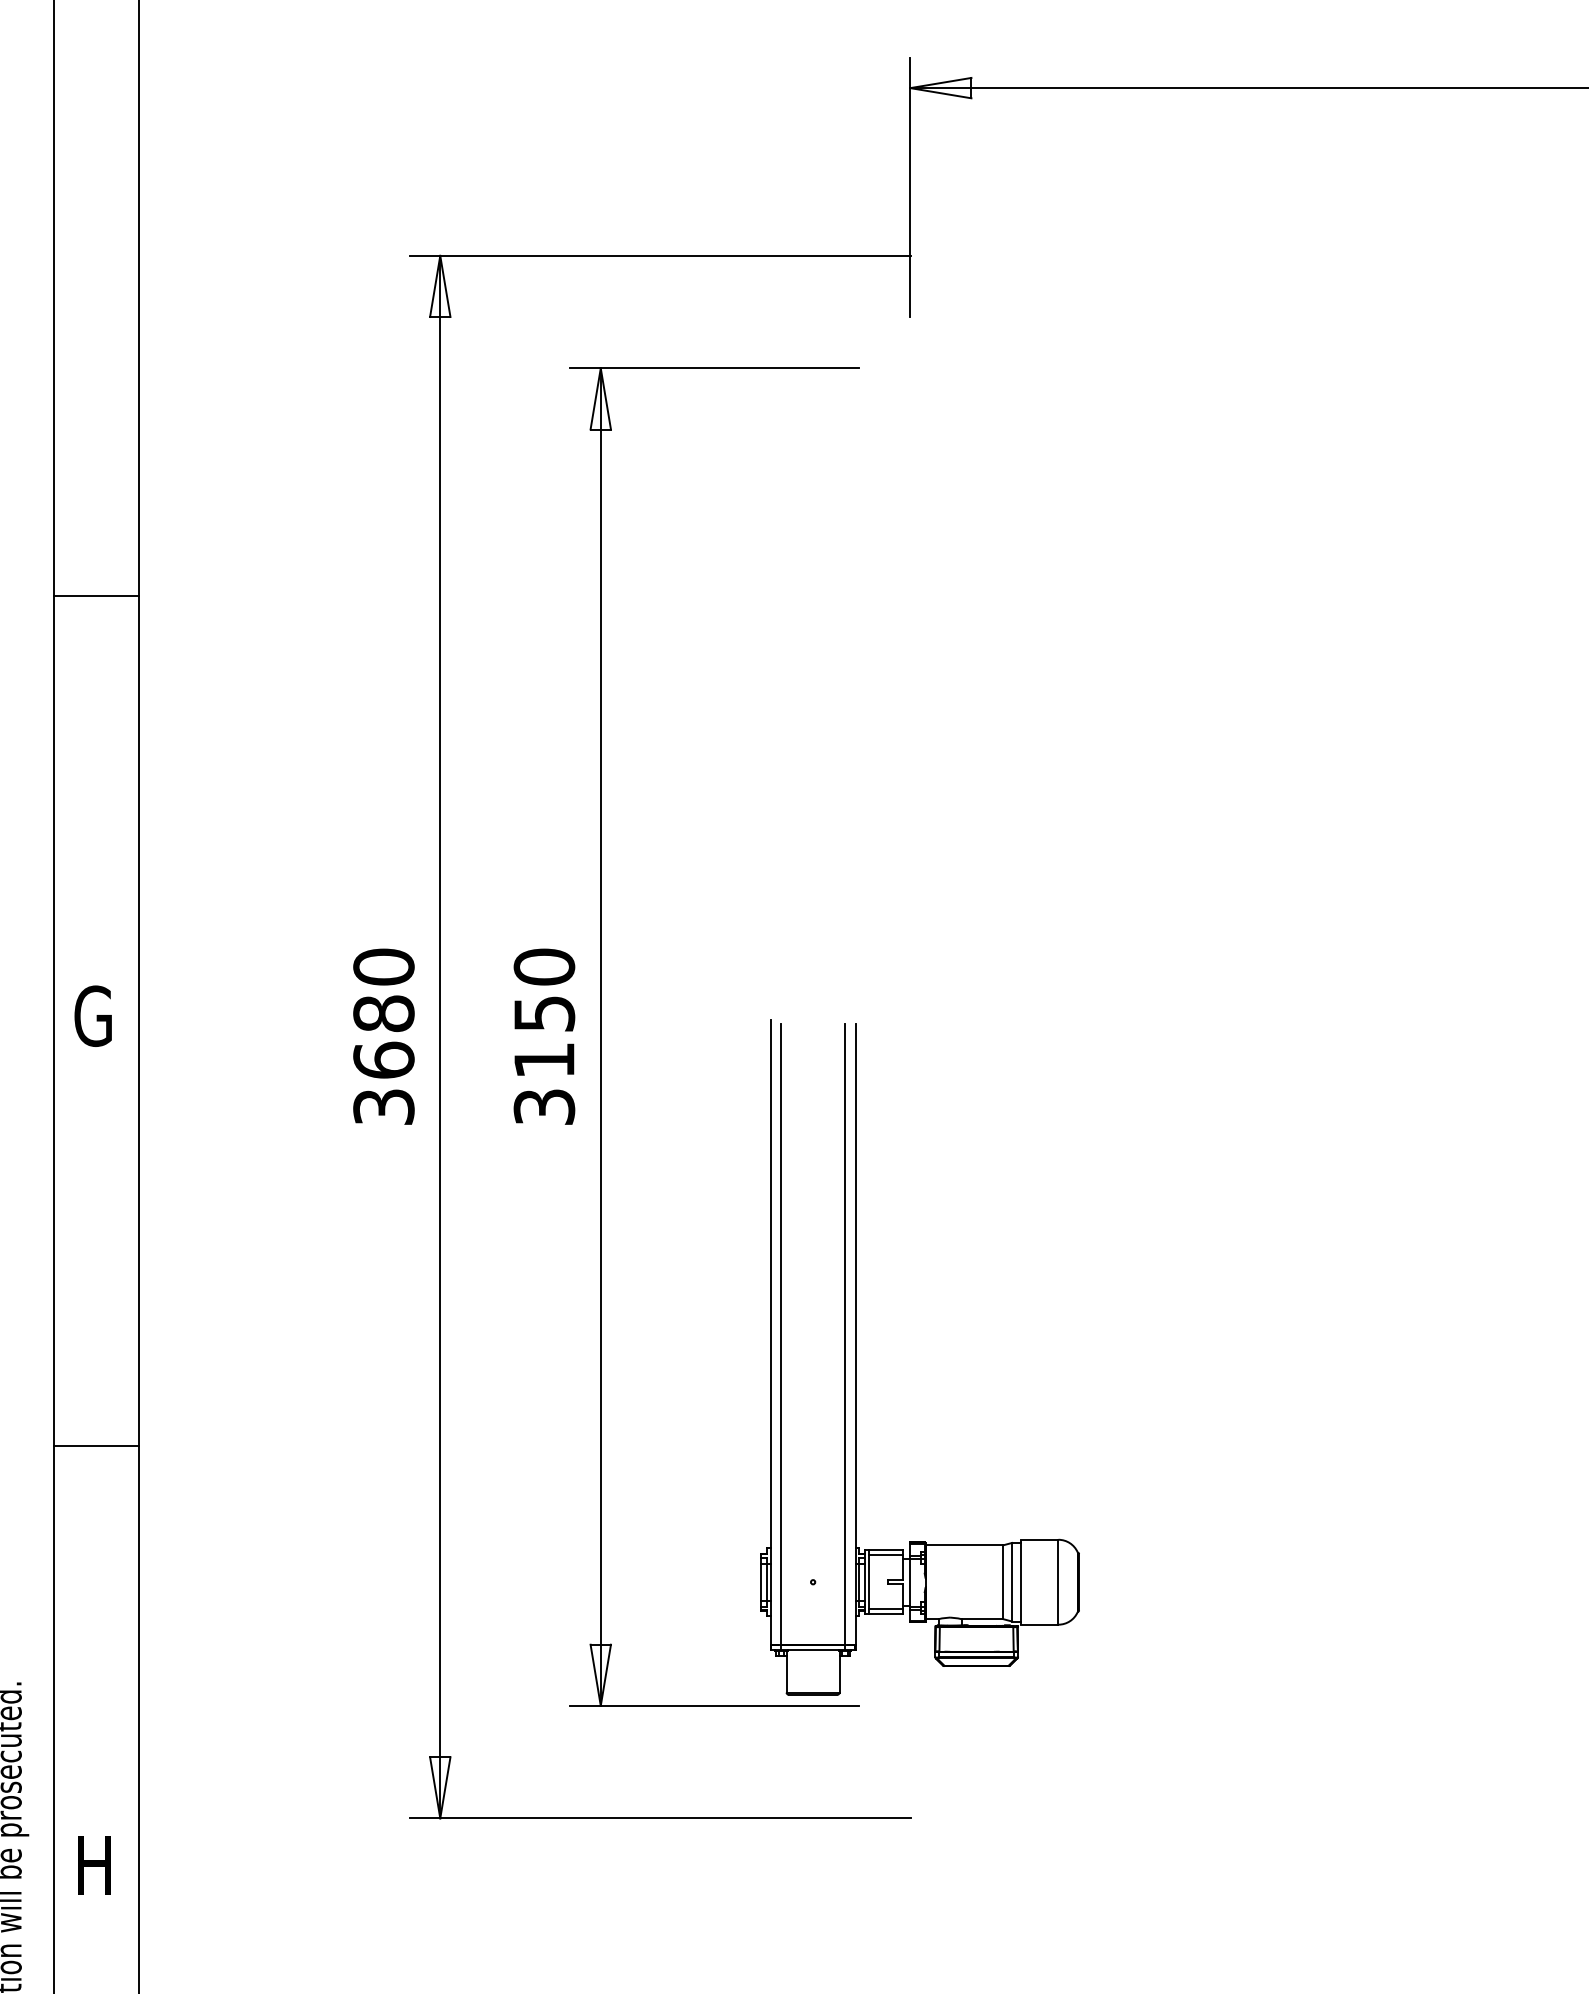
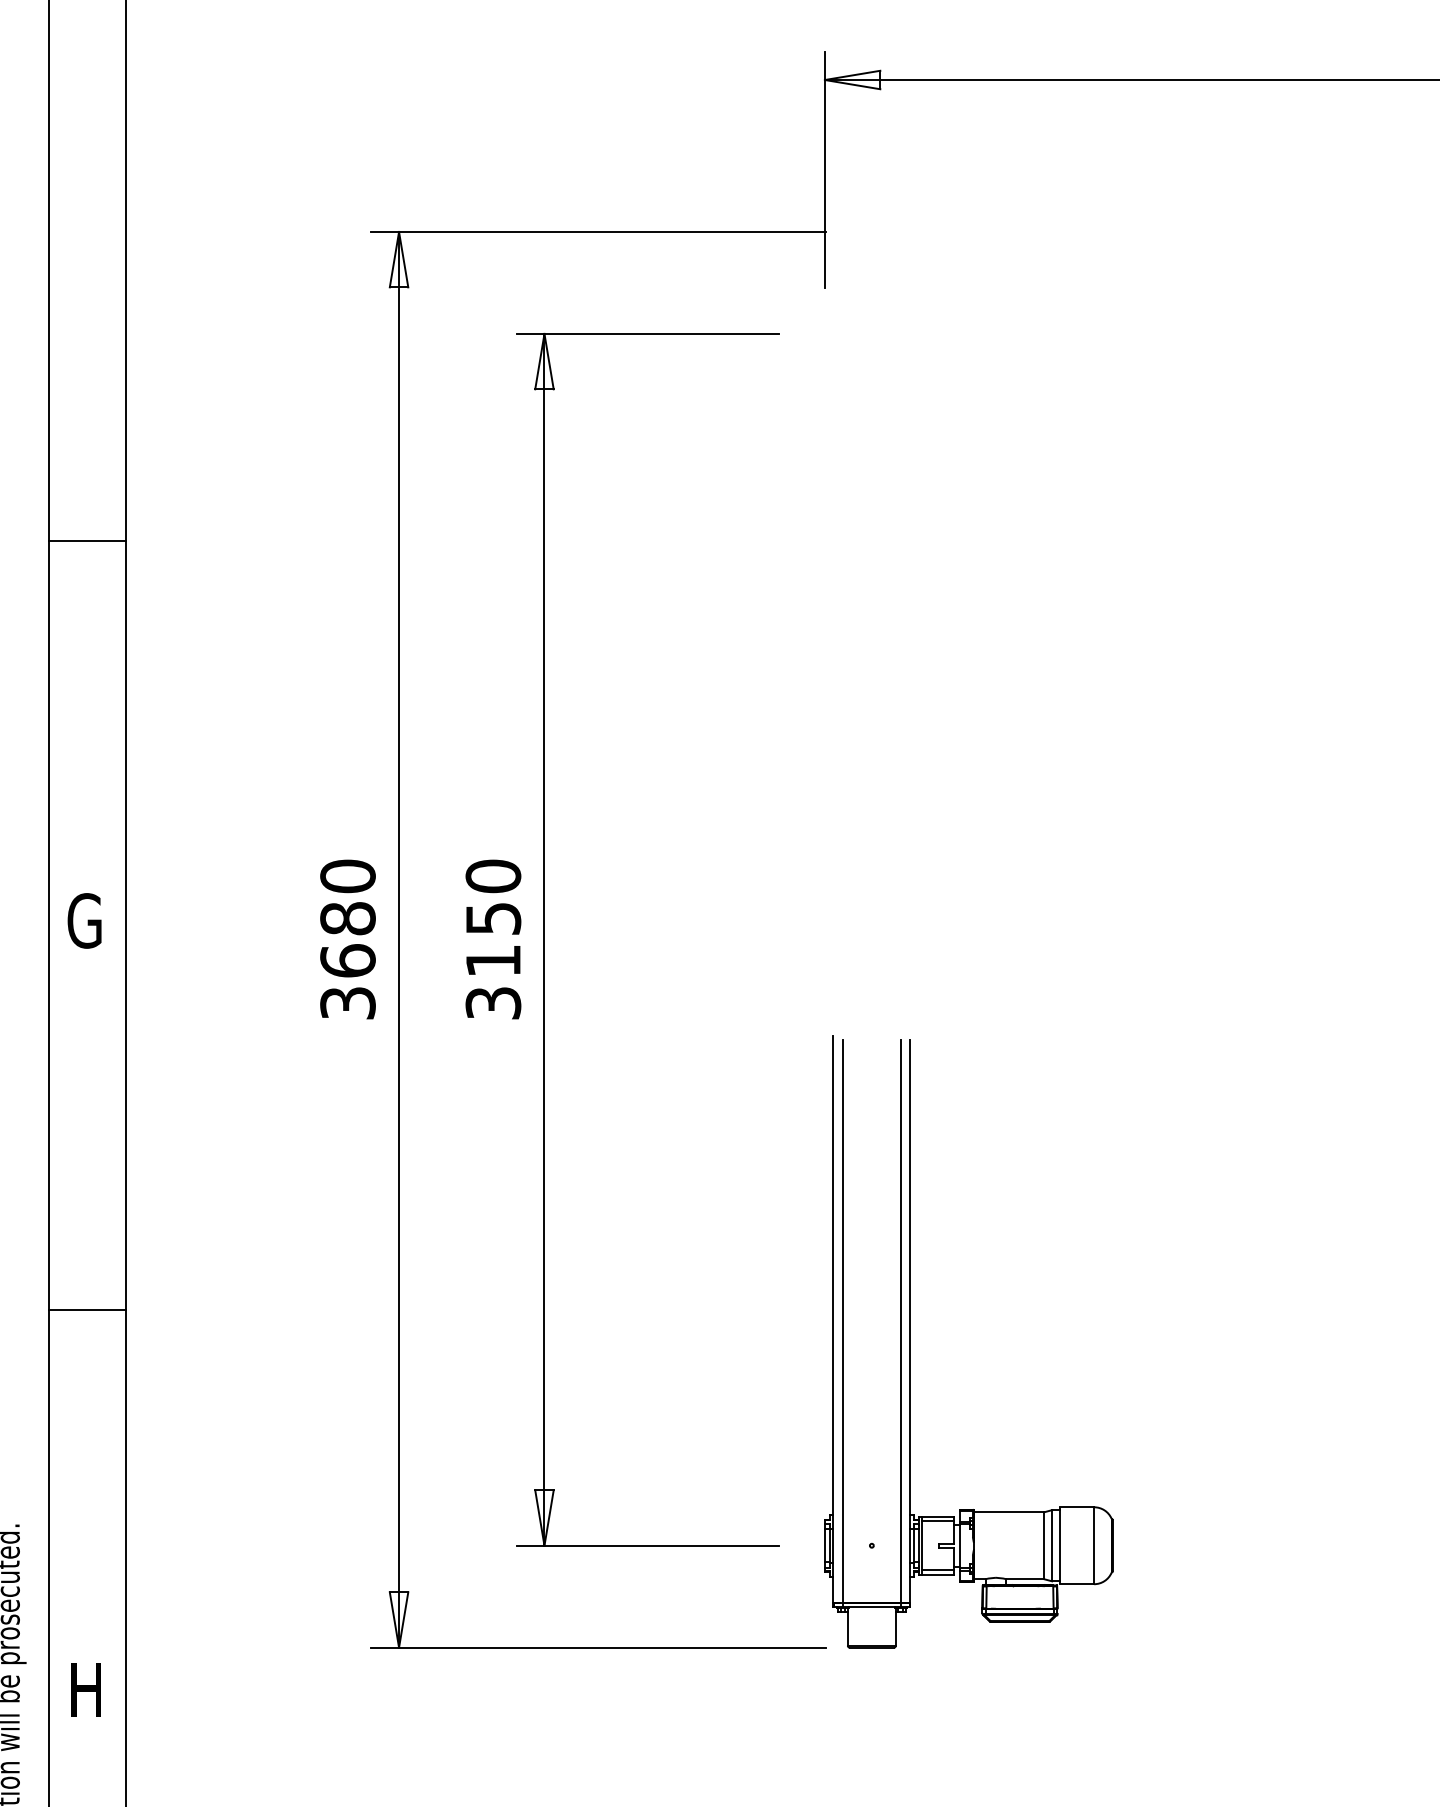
part: (855, 1356) -> (910, 1341), moved

